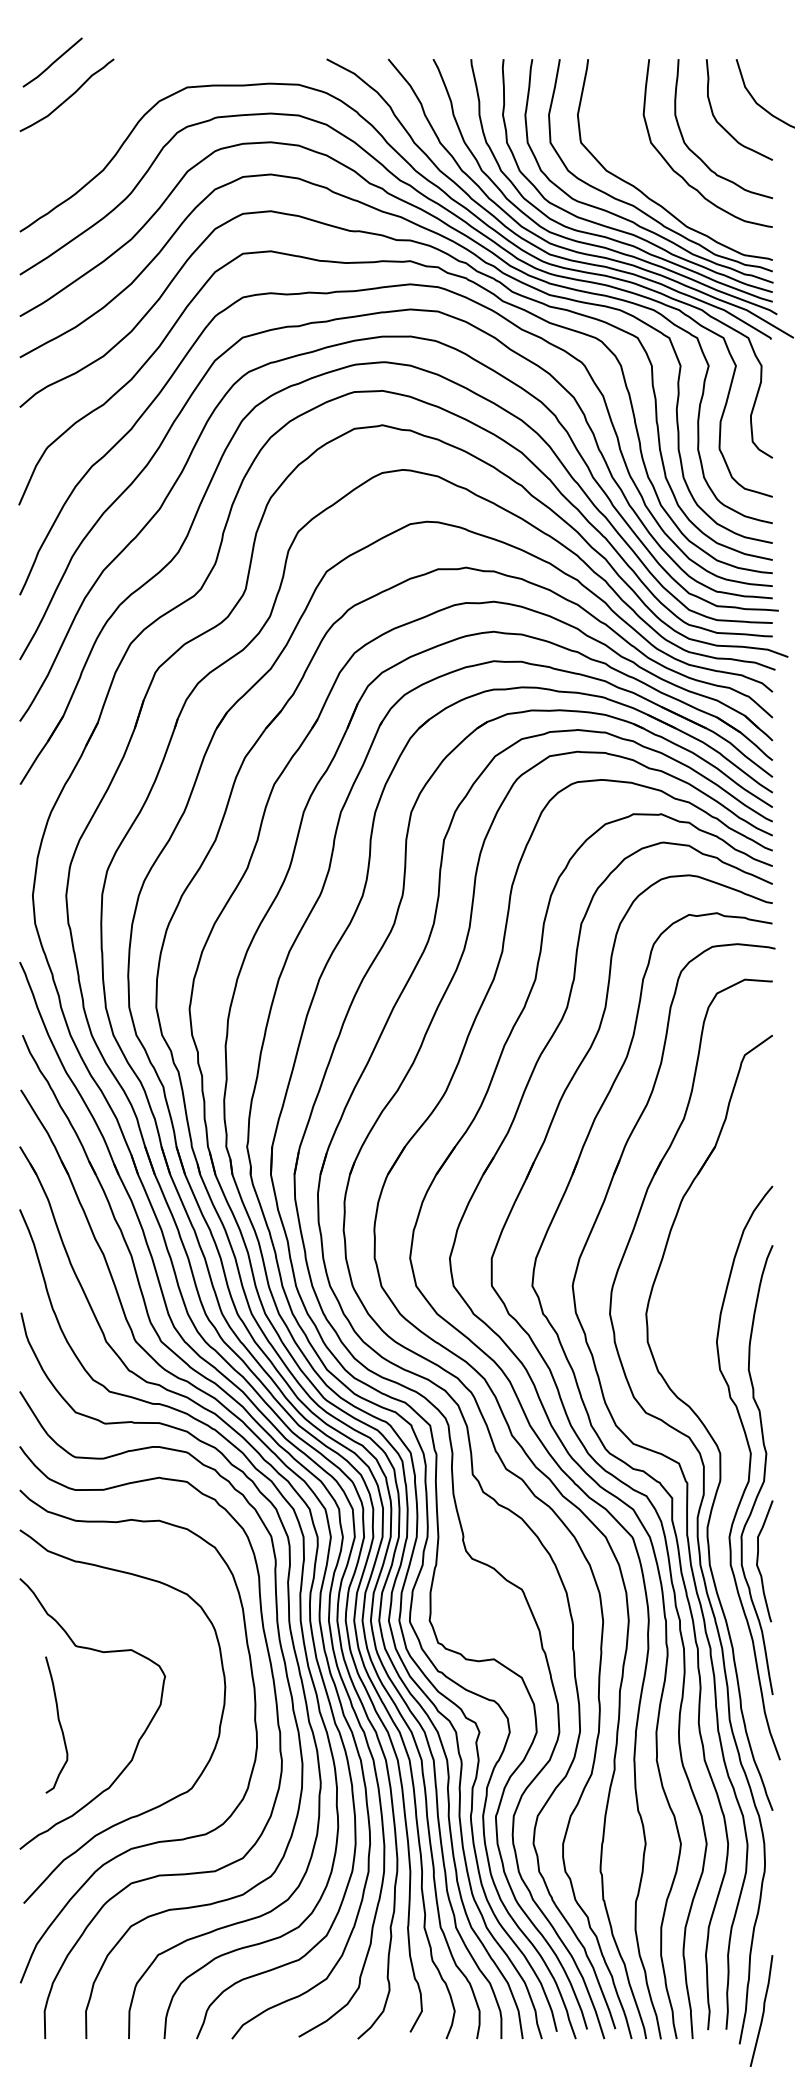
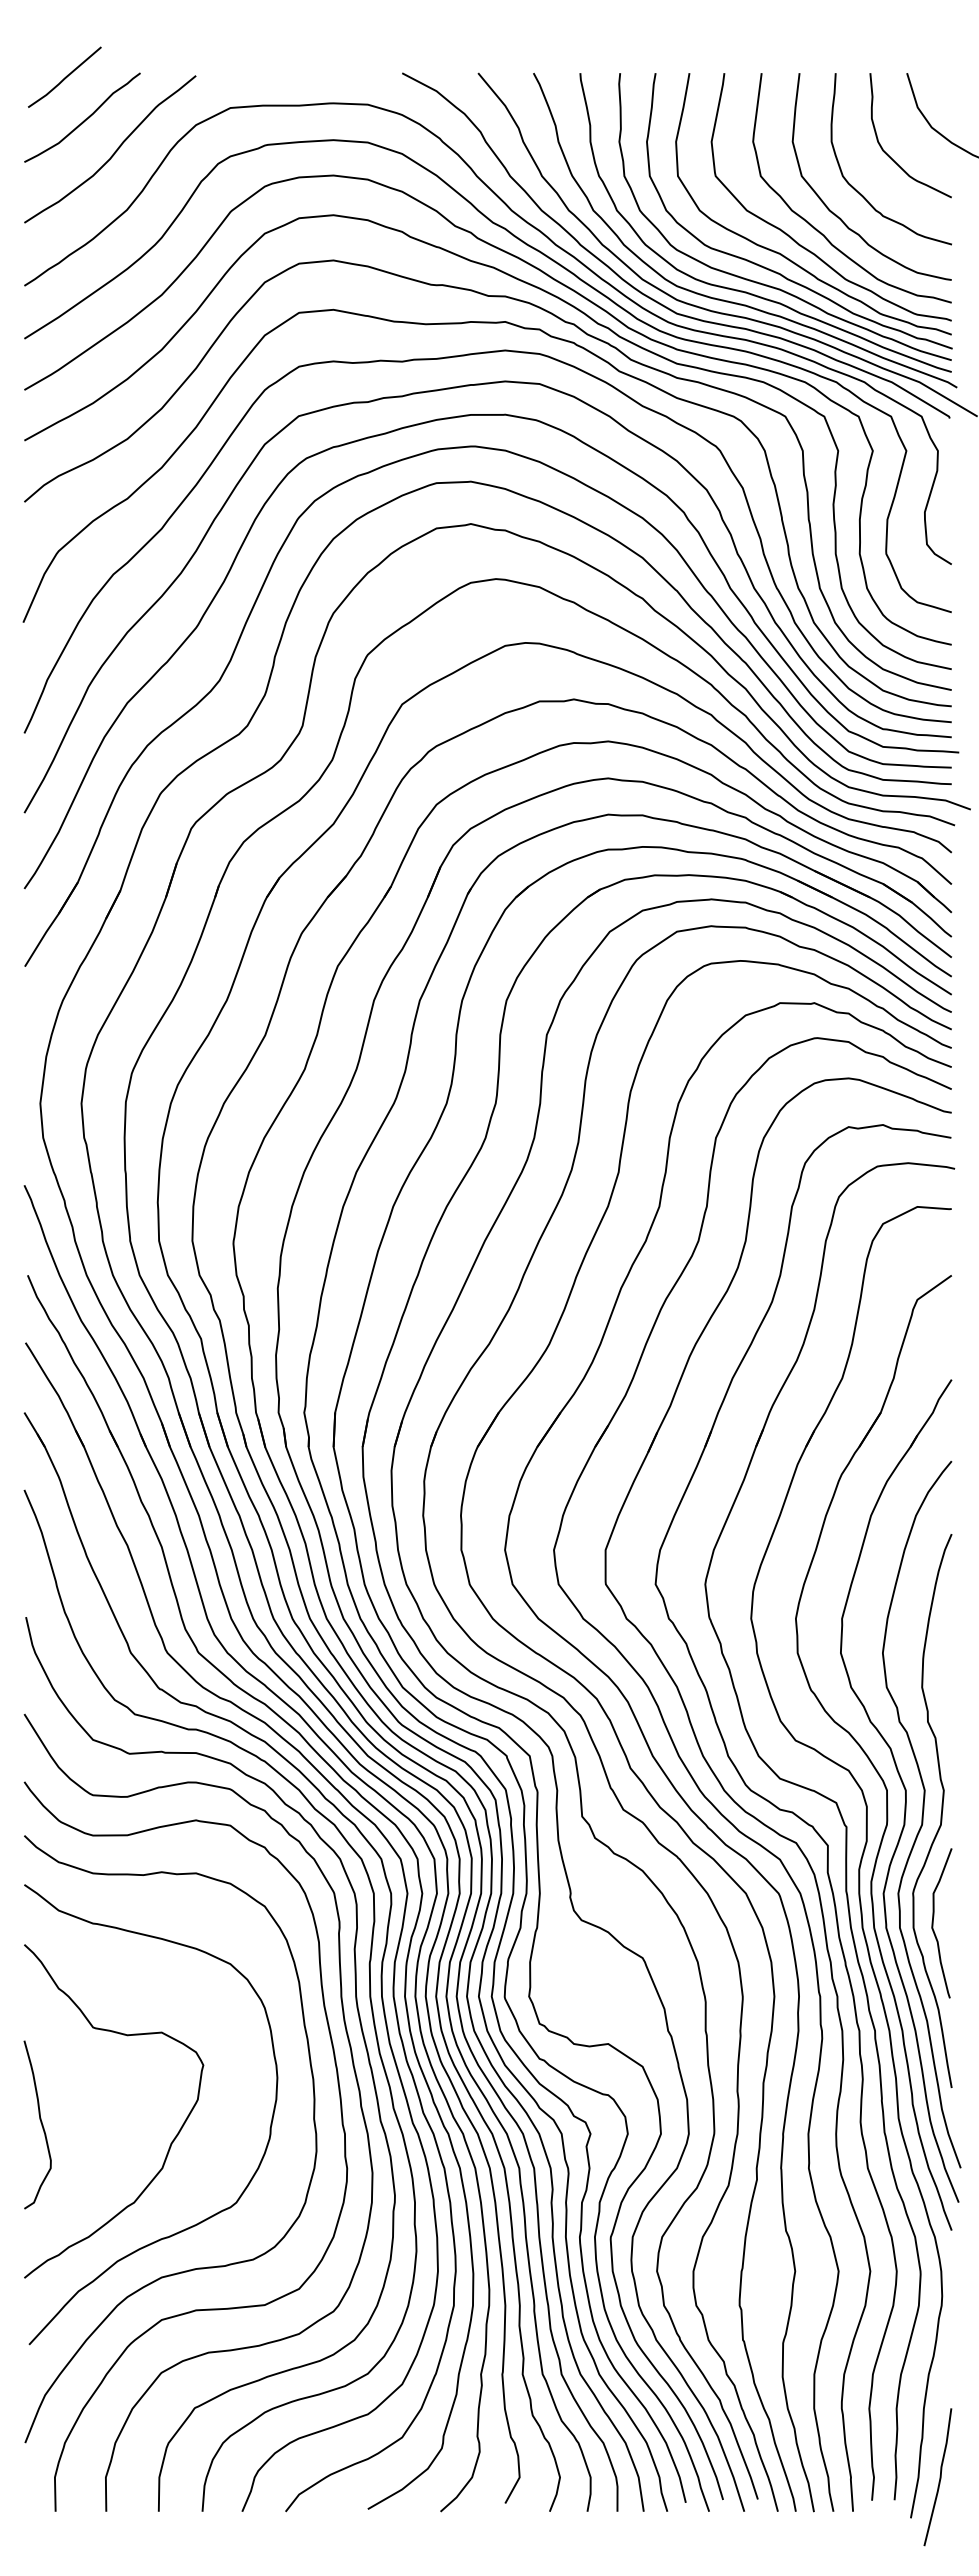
curve: (93, 122) -> (114, 151), added
curve: (665, 186) -> (819, 230), added
part: (730, 1453) -> (899, 1790), added
curve: (58, 1723) -> (40, 2122), moved

